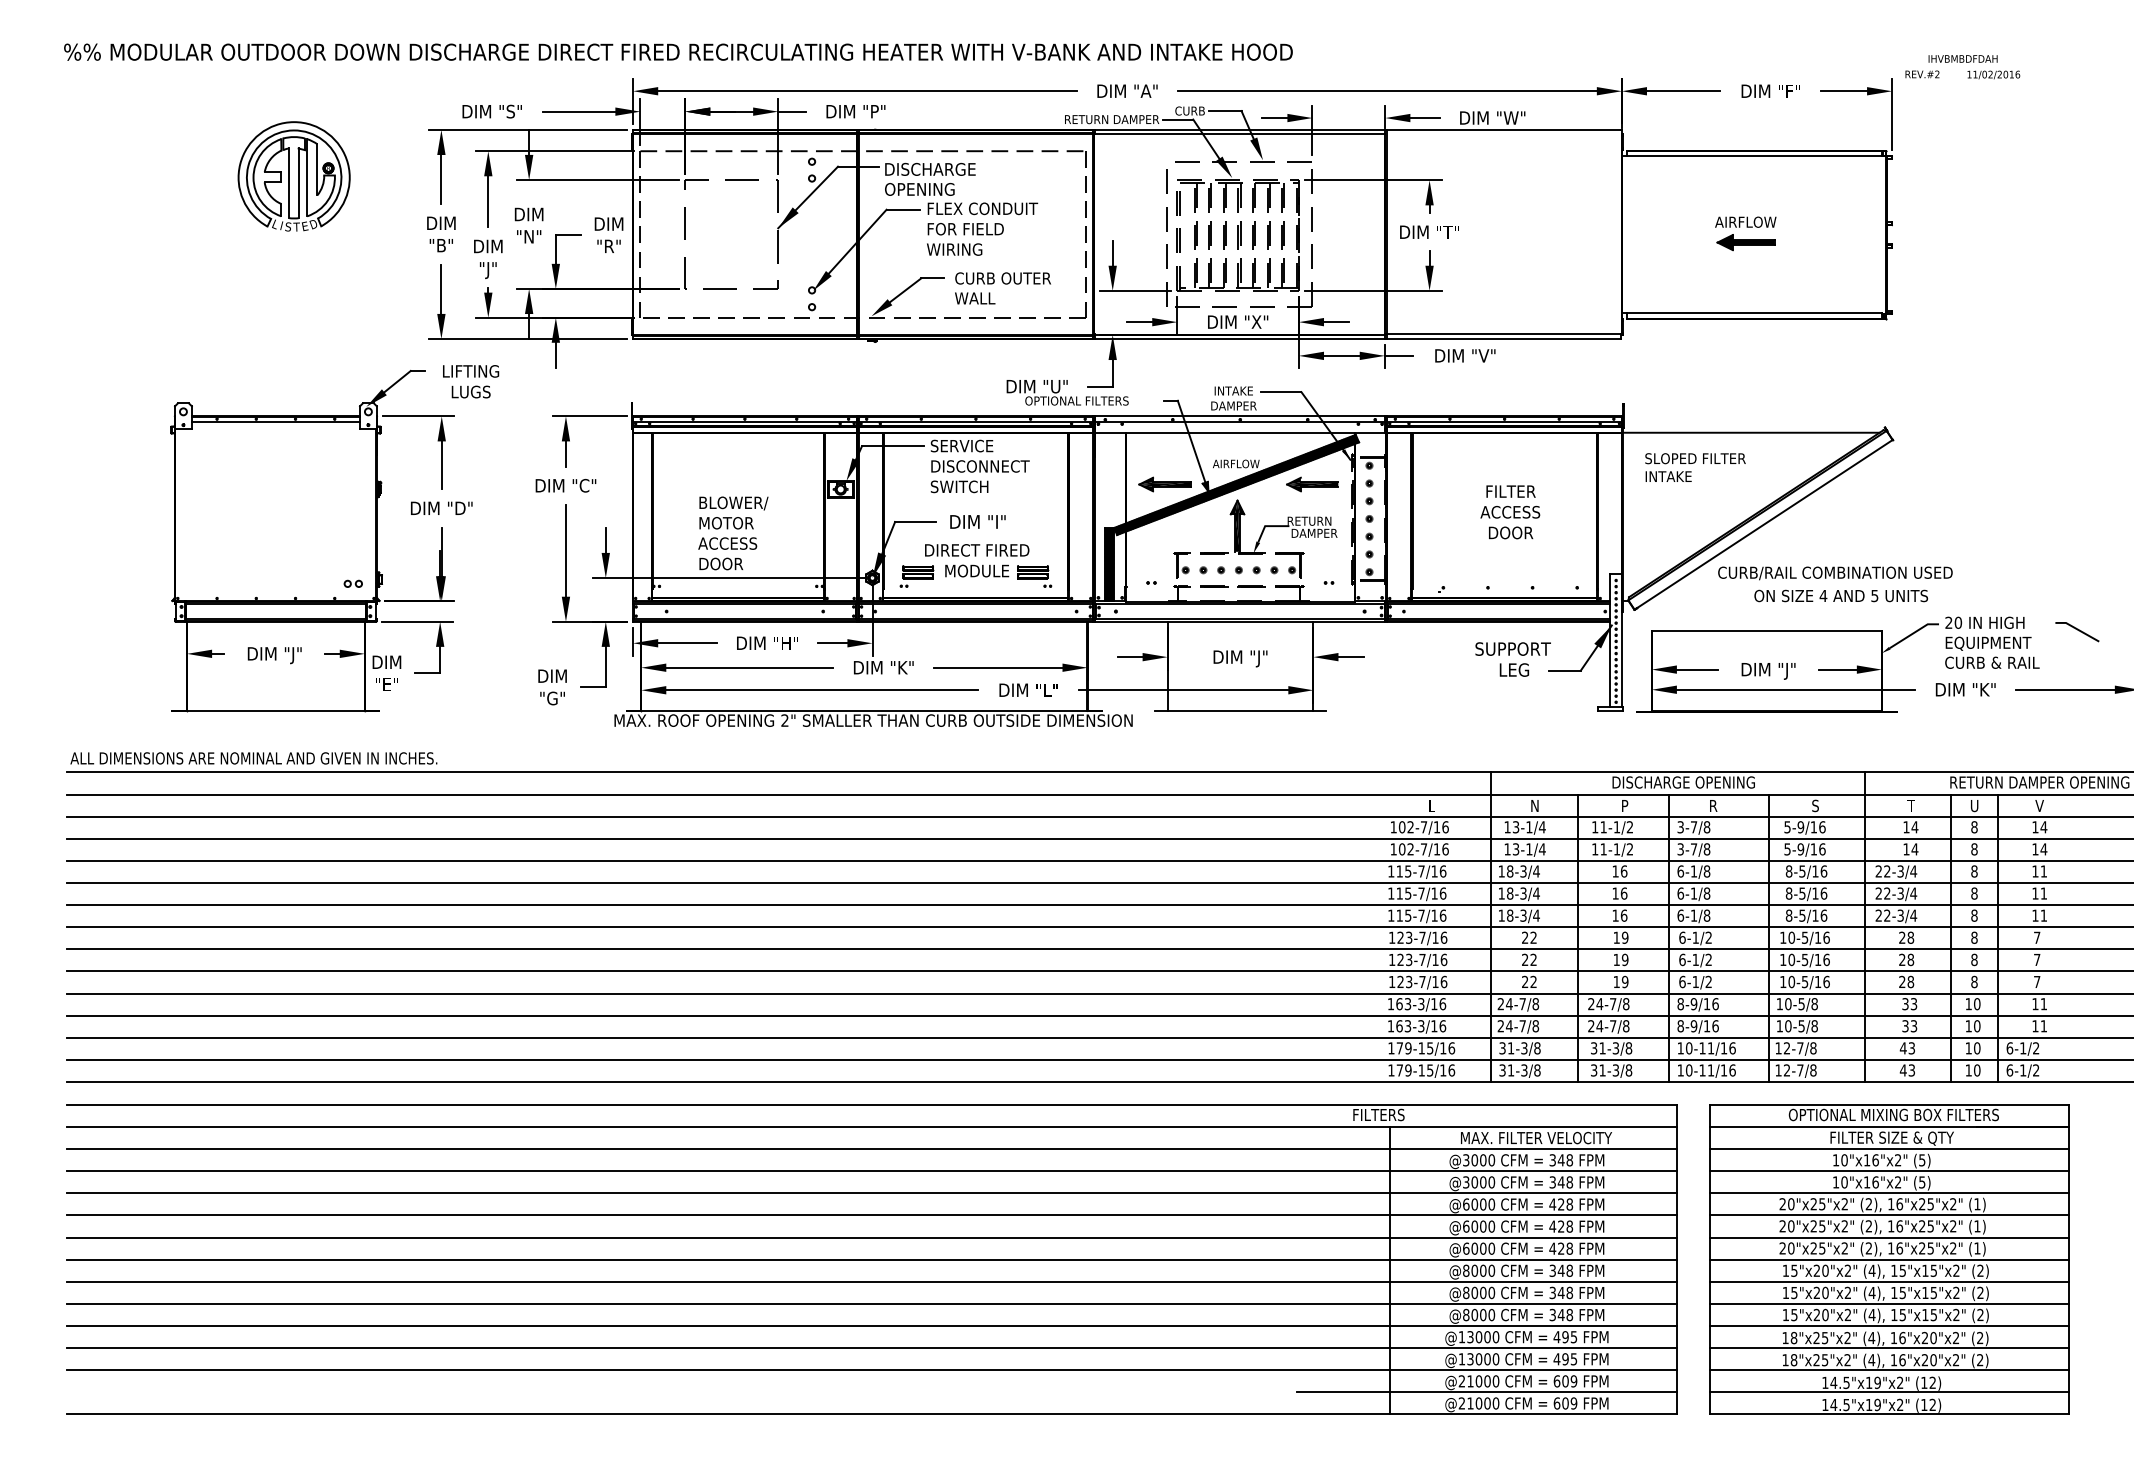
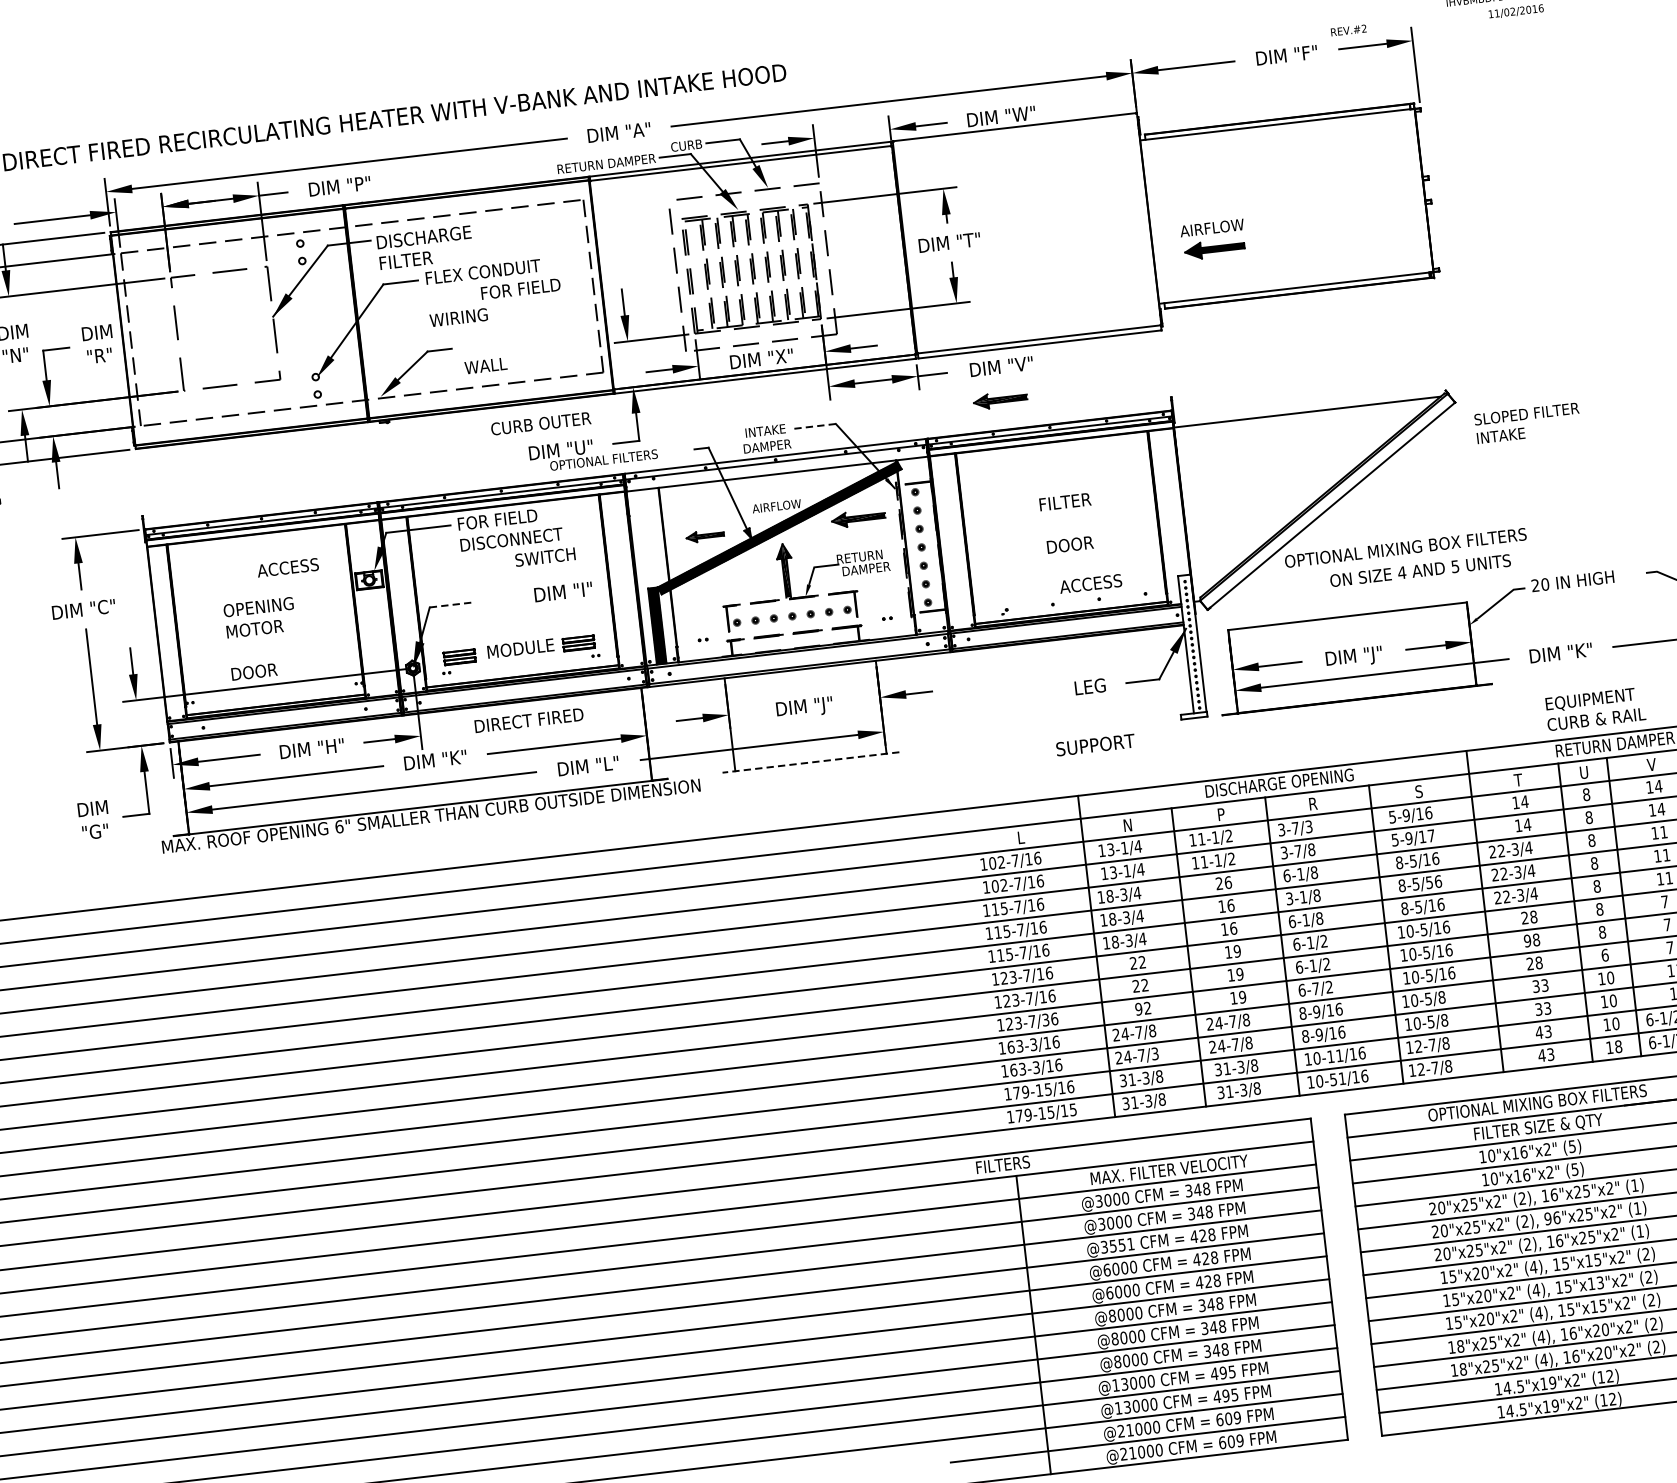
text: (1922, 74) -> (1348, 30), moved
text: (919, 188) -> (415, 258), OPENING -> FILTER
text: (965, 229) -> (520, 289), moved
part: (1745, 233) -> (1213, 239), moved
text: (1002, 278) -> (540, 423), moved
part: (1460, 387) -> (1000, 400), added
line: (1280, 392) -> (814, 426), solid -> dashed
text: (968, 445) -> (496, 519), SERVICE -> FOR FIELD
text: (1695, 467) -> (1527, 423), moved
part: (1164, 484) -> (704, 536), size x0.7
text: (959, 486) -> (545, 556), moved
text: (733, 503) -> (259, 607), BLOWER/ -> OPENING
text: (1510, 511) -> (1090, 583), moved
line: (915, 521) -> (450, 604), solid -> dashed
text: (977, 521) -> (562, 591), moved
text: (727, 543) -> (287, 567), moved
text: (977, 550) -> (529, 720), moved
text: (1832, 573) -> (1408, 548), CURB/RAIL COMBINATION USED -> OPTIONAL MIXING BOX FILTERS
text: (1512, 648) -> (1094, 744), moved
text: (1992, 652) -> (1595, 708), moved
line: (1240, 711) -> (810, 762), solid -> dashed
text: (784, 720) -> (338, 826), 2" -> 6"
text: (1706, 827) -> (1308, 827), 3-7/8 -> 3-7/3
text: (1822, 849) -> (1431, 836), 5-9/16 -> 5-9/17
text: (1615, 871) -> (1219, 883), 16 -> 26
text: (1680, 893) -> (1289, 898), 6-1/8 -> 3-1/8
text: (1815, 893) -> (1429, 882), 8-5/16 -> 8-5/56
text: (1902, 960) -> (1527, 941), 28 -> 98
text: (1435, 981) -> (1045, 1019), 123-7/16 -> 123-7/36
text: (1695, 981) -> (1315, 988), 6-1/2 -> 6-7/2
text: (1974, 981) -> (1605, 954), 8 -> 6
text: (1524, 982) -> (1138, 1009), 22 -> 92
text: (1535, 1026) -> (1154, 1054), 24-7/8 -> 24-7/3
text: (1451, 1070) -> (1073, 1109), 179-15/16 -> 179-15/15
text: (1702, 1070) -> (1333, 1079), 10-11/16 -> 10-51/16
text: (1977, 1070) -> (1618, 1046), 10 -> 18
text: (1479, 1204) -> (1118, 1245), @6000 -> @3551
text: (1890, 1226) -> (1547, 1219), 16"x25"x2" -> 96"x25"x2"
text: (1934, 1292) -> (1600, 1282), 15"x15"x2" -> 15"x13"x2"

